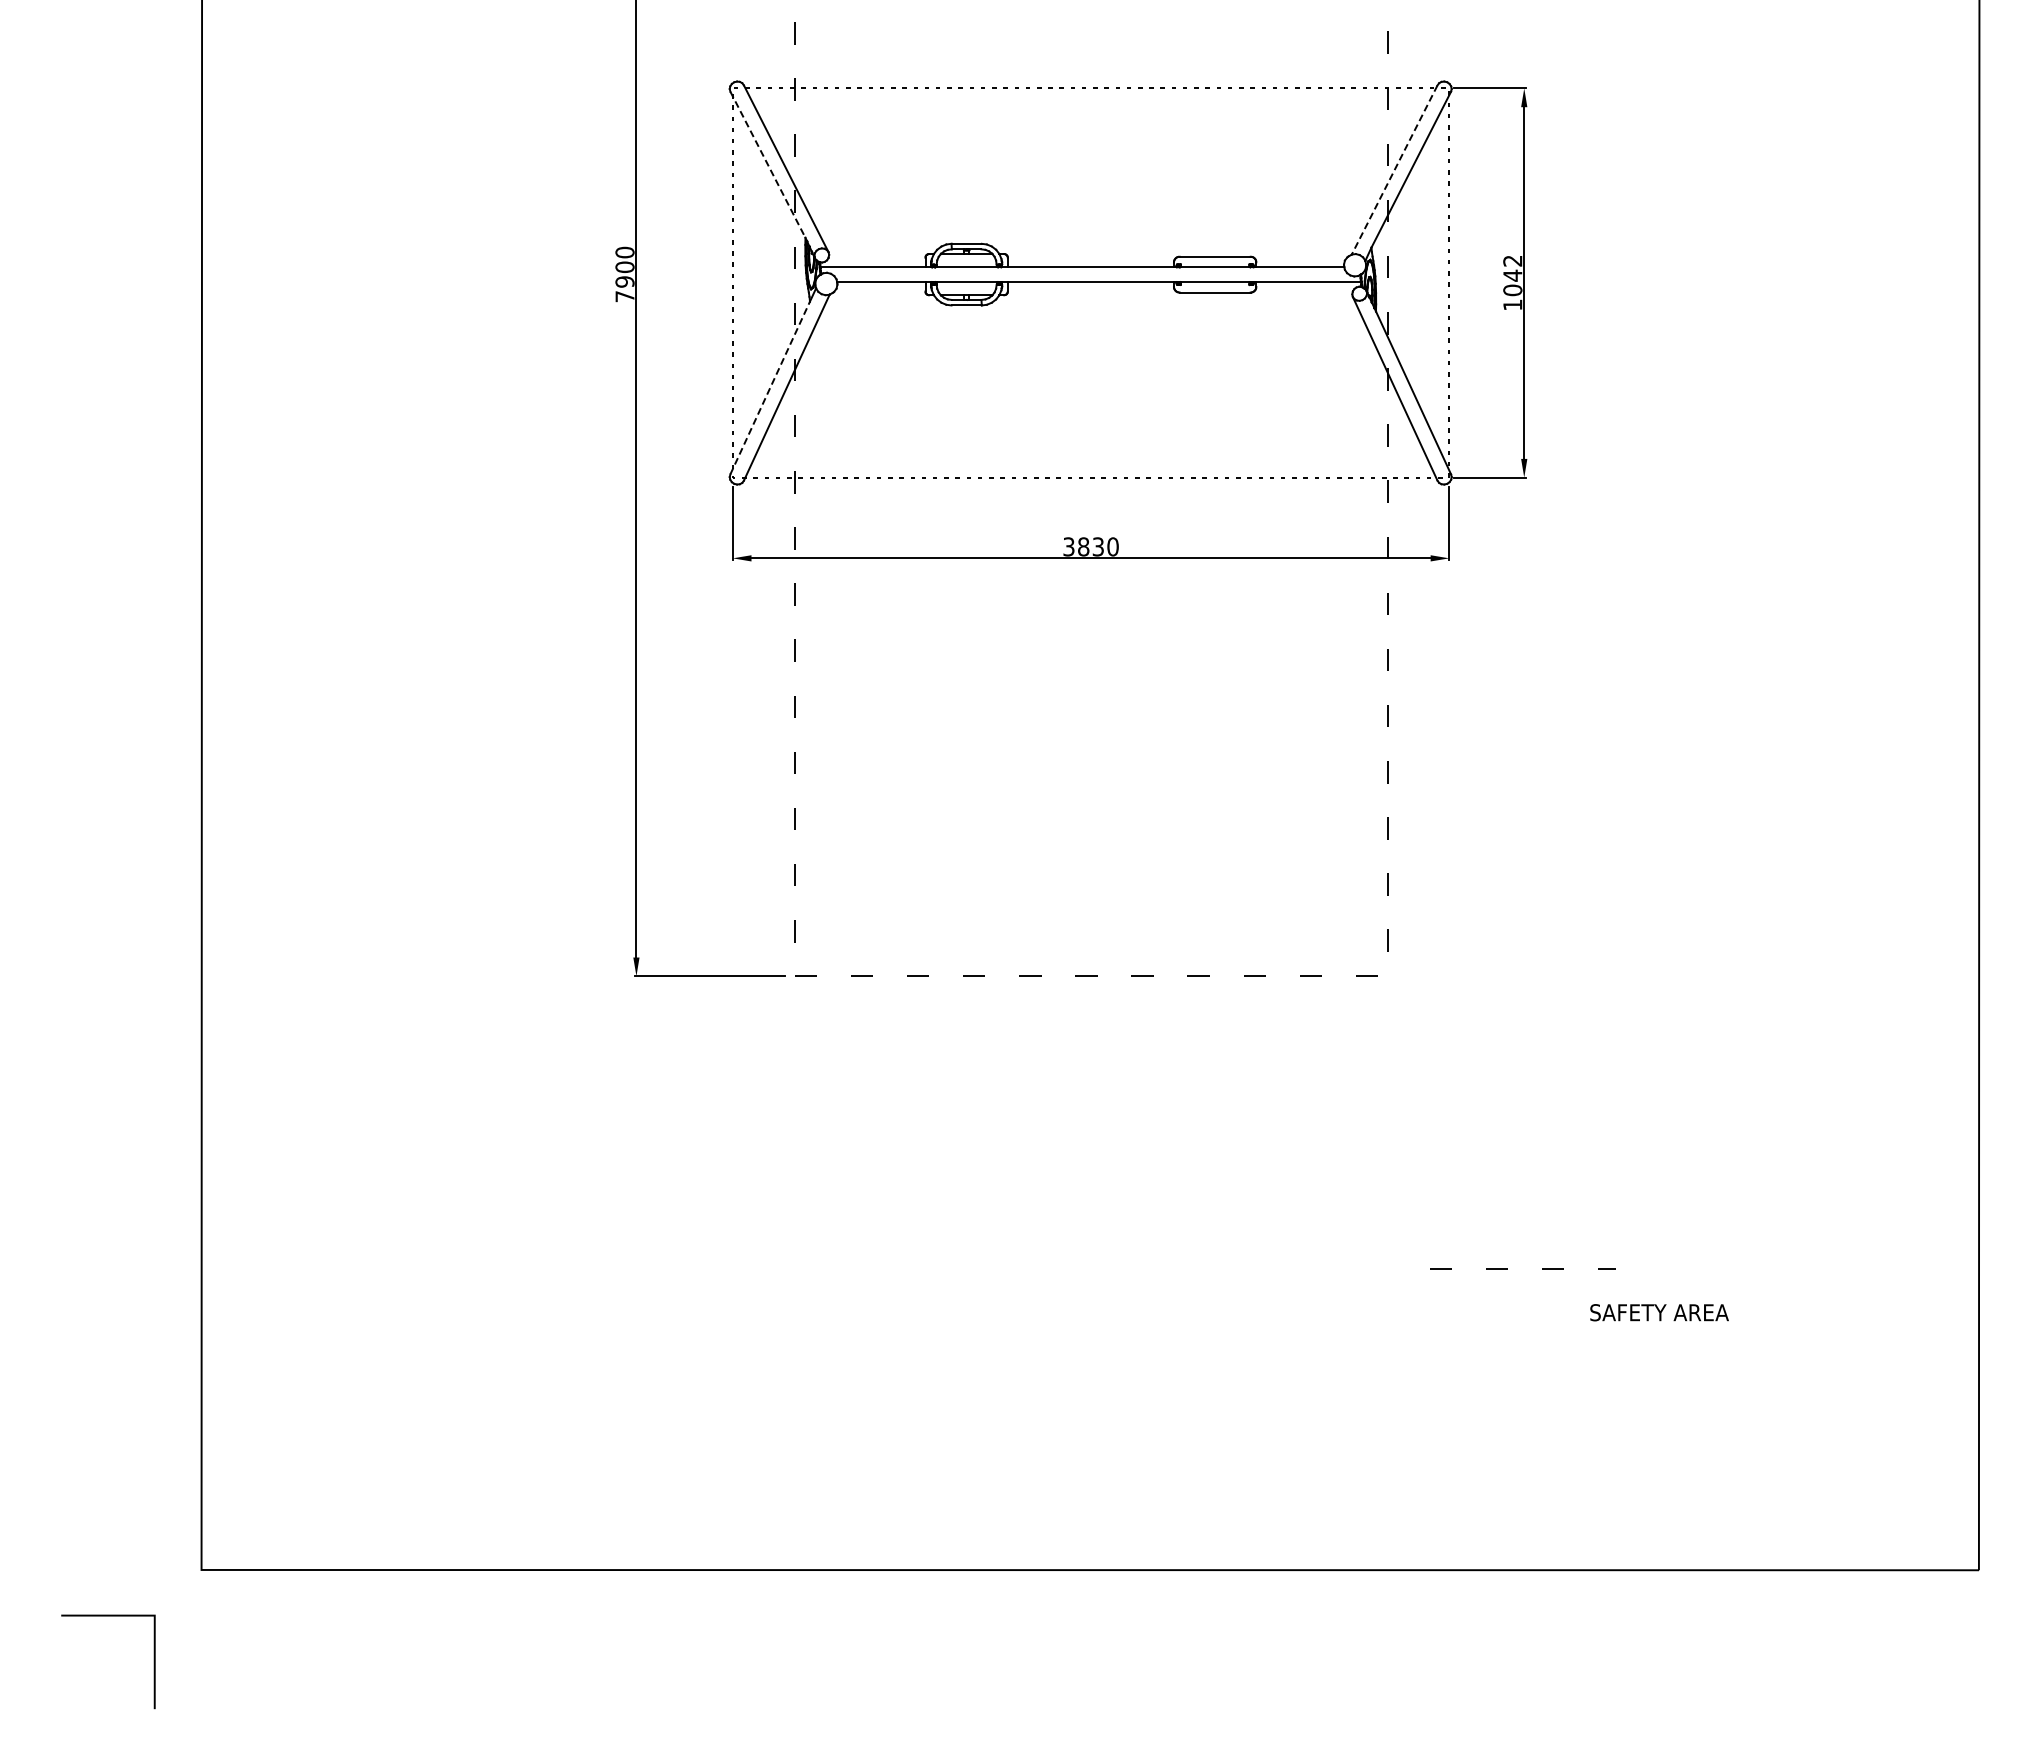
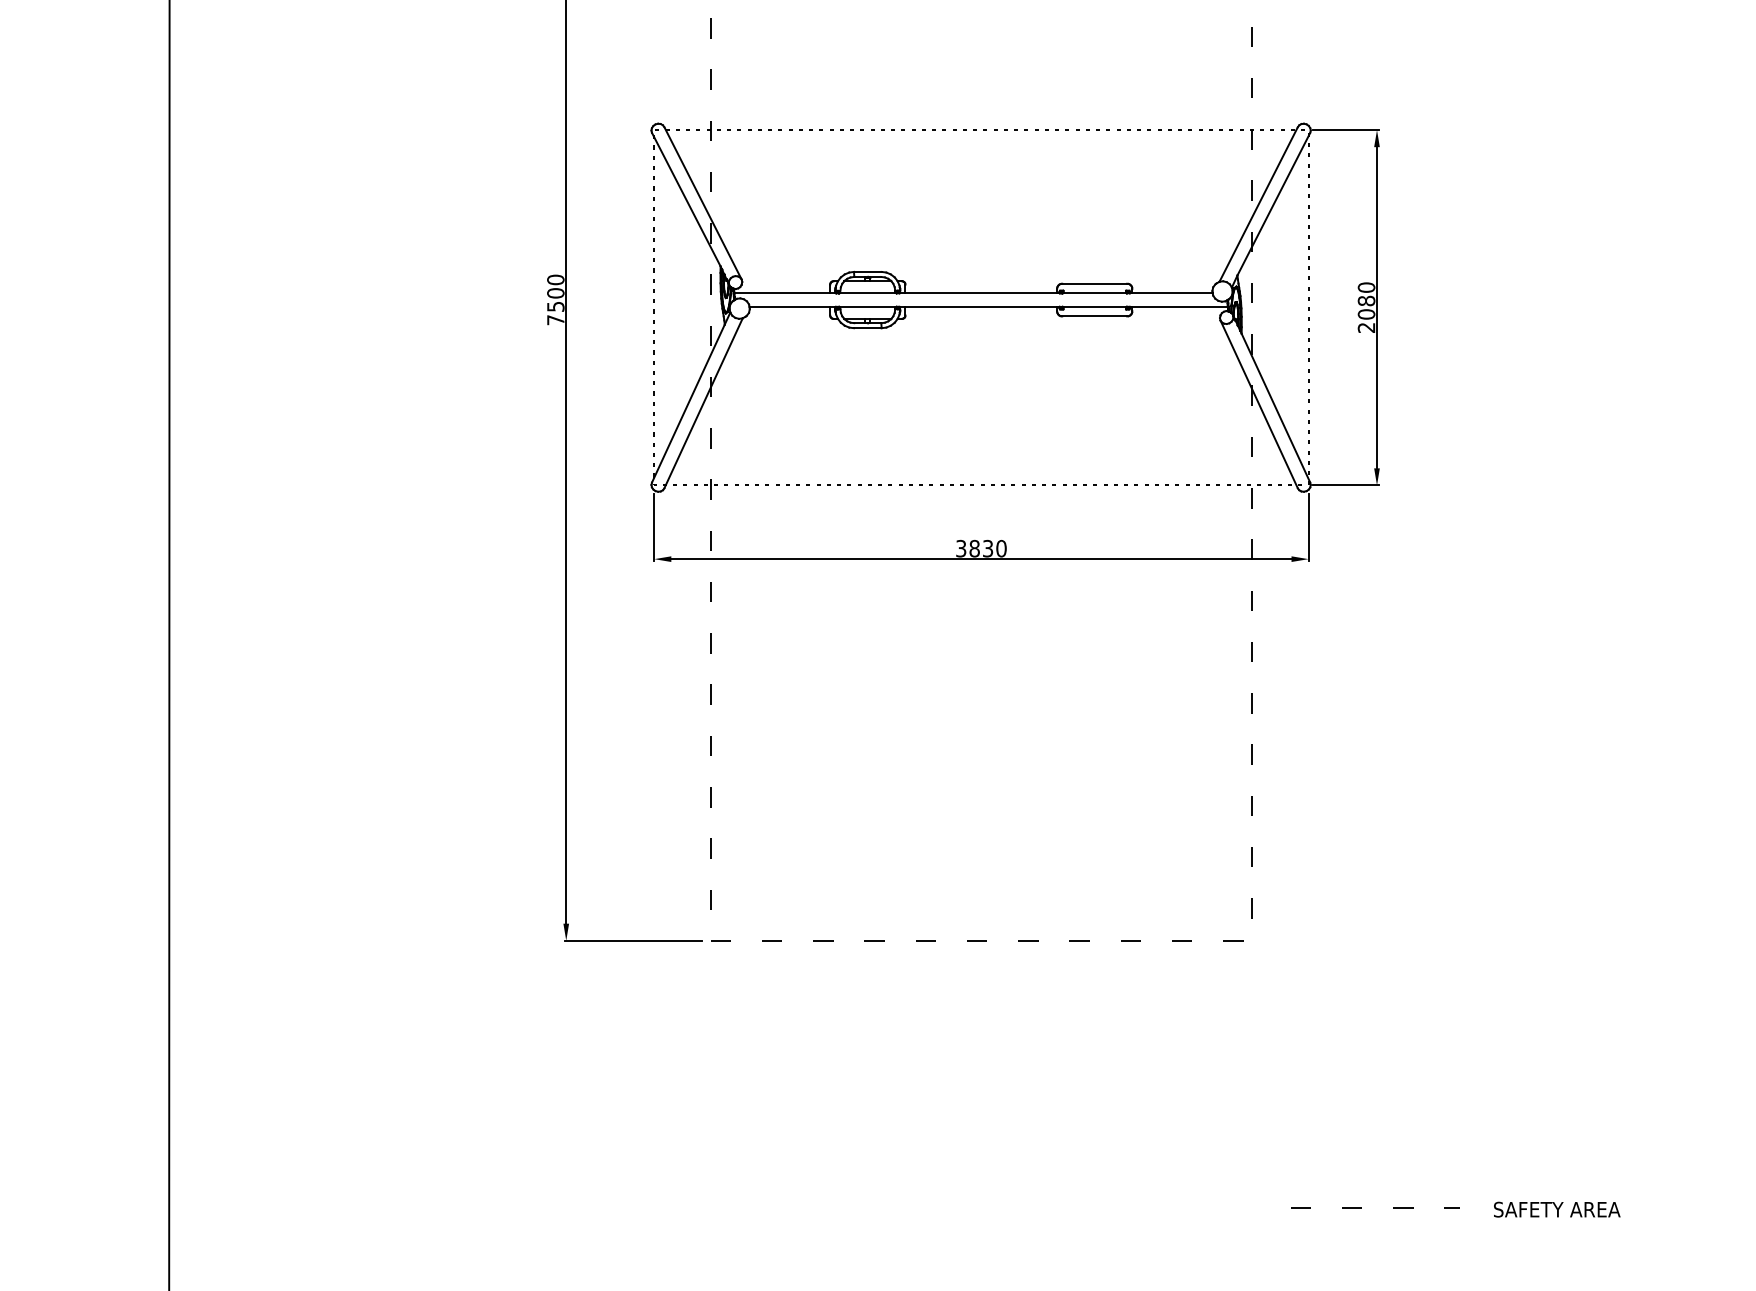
line: (768, 165) -> (686, 200), dashed -> solid
line: (1394, 170) -> (1258, 204), dashed -> solid
text: (624, 281) -> (555, 306), 7900 -> 7500
text: (1512, 282) -> (1366, 307), 1042 -> 2080
line: (770, 387) -> (688, 403), dashed -> solid
text: (1659, 1312) -> (1557, 1209), moved

